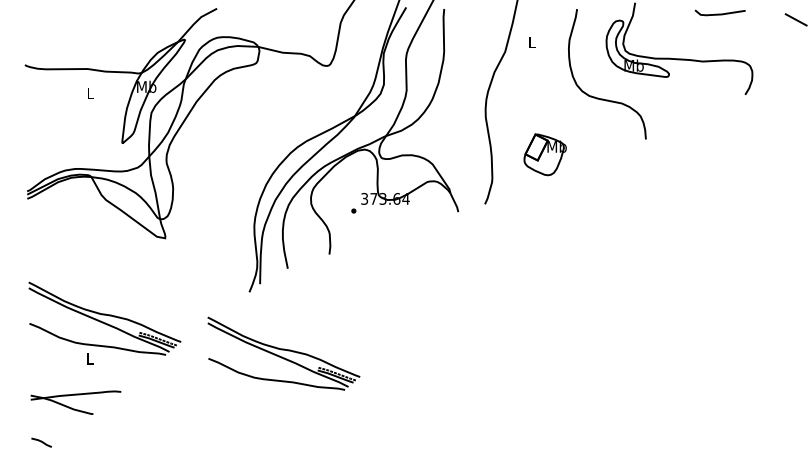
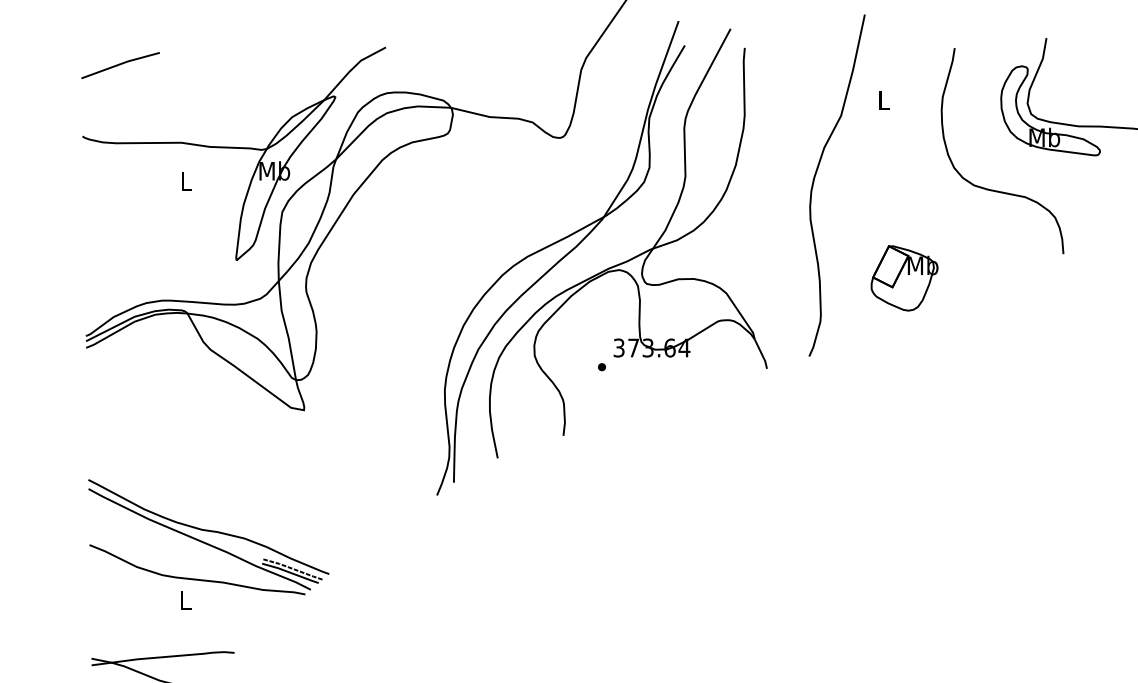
line: (48, 19) -> (119, 64), added
part: (283, 353) -> (490, 592), removed

